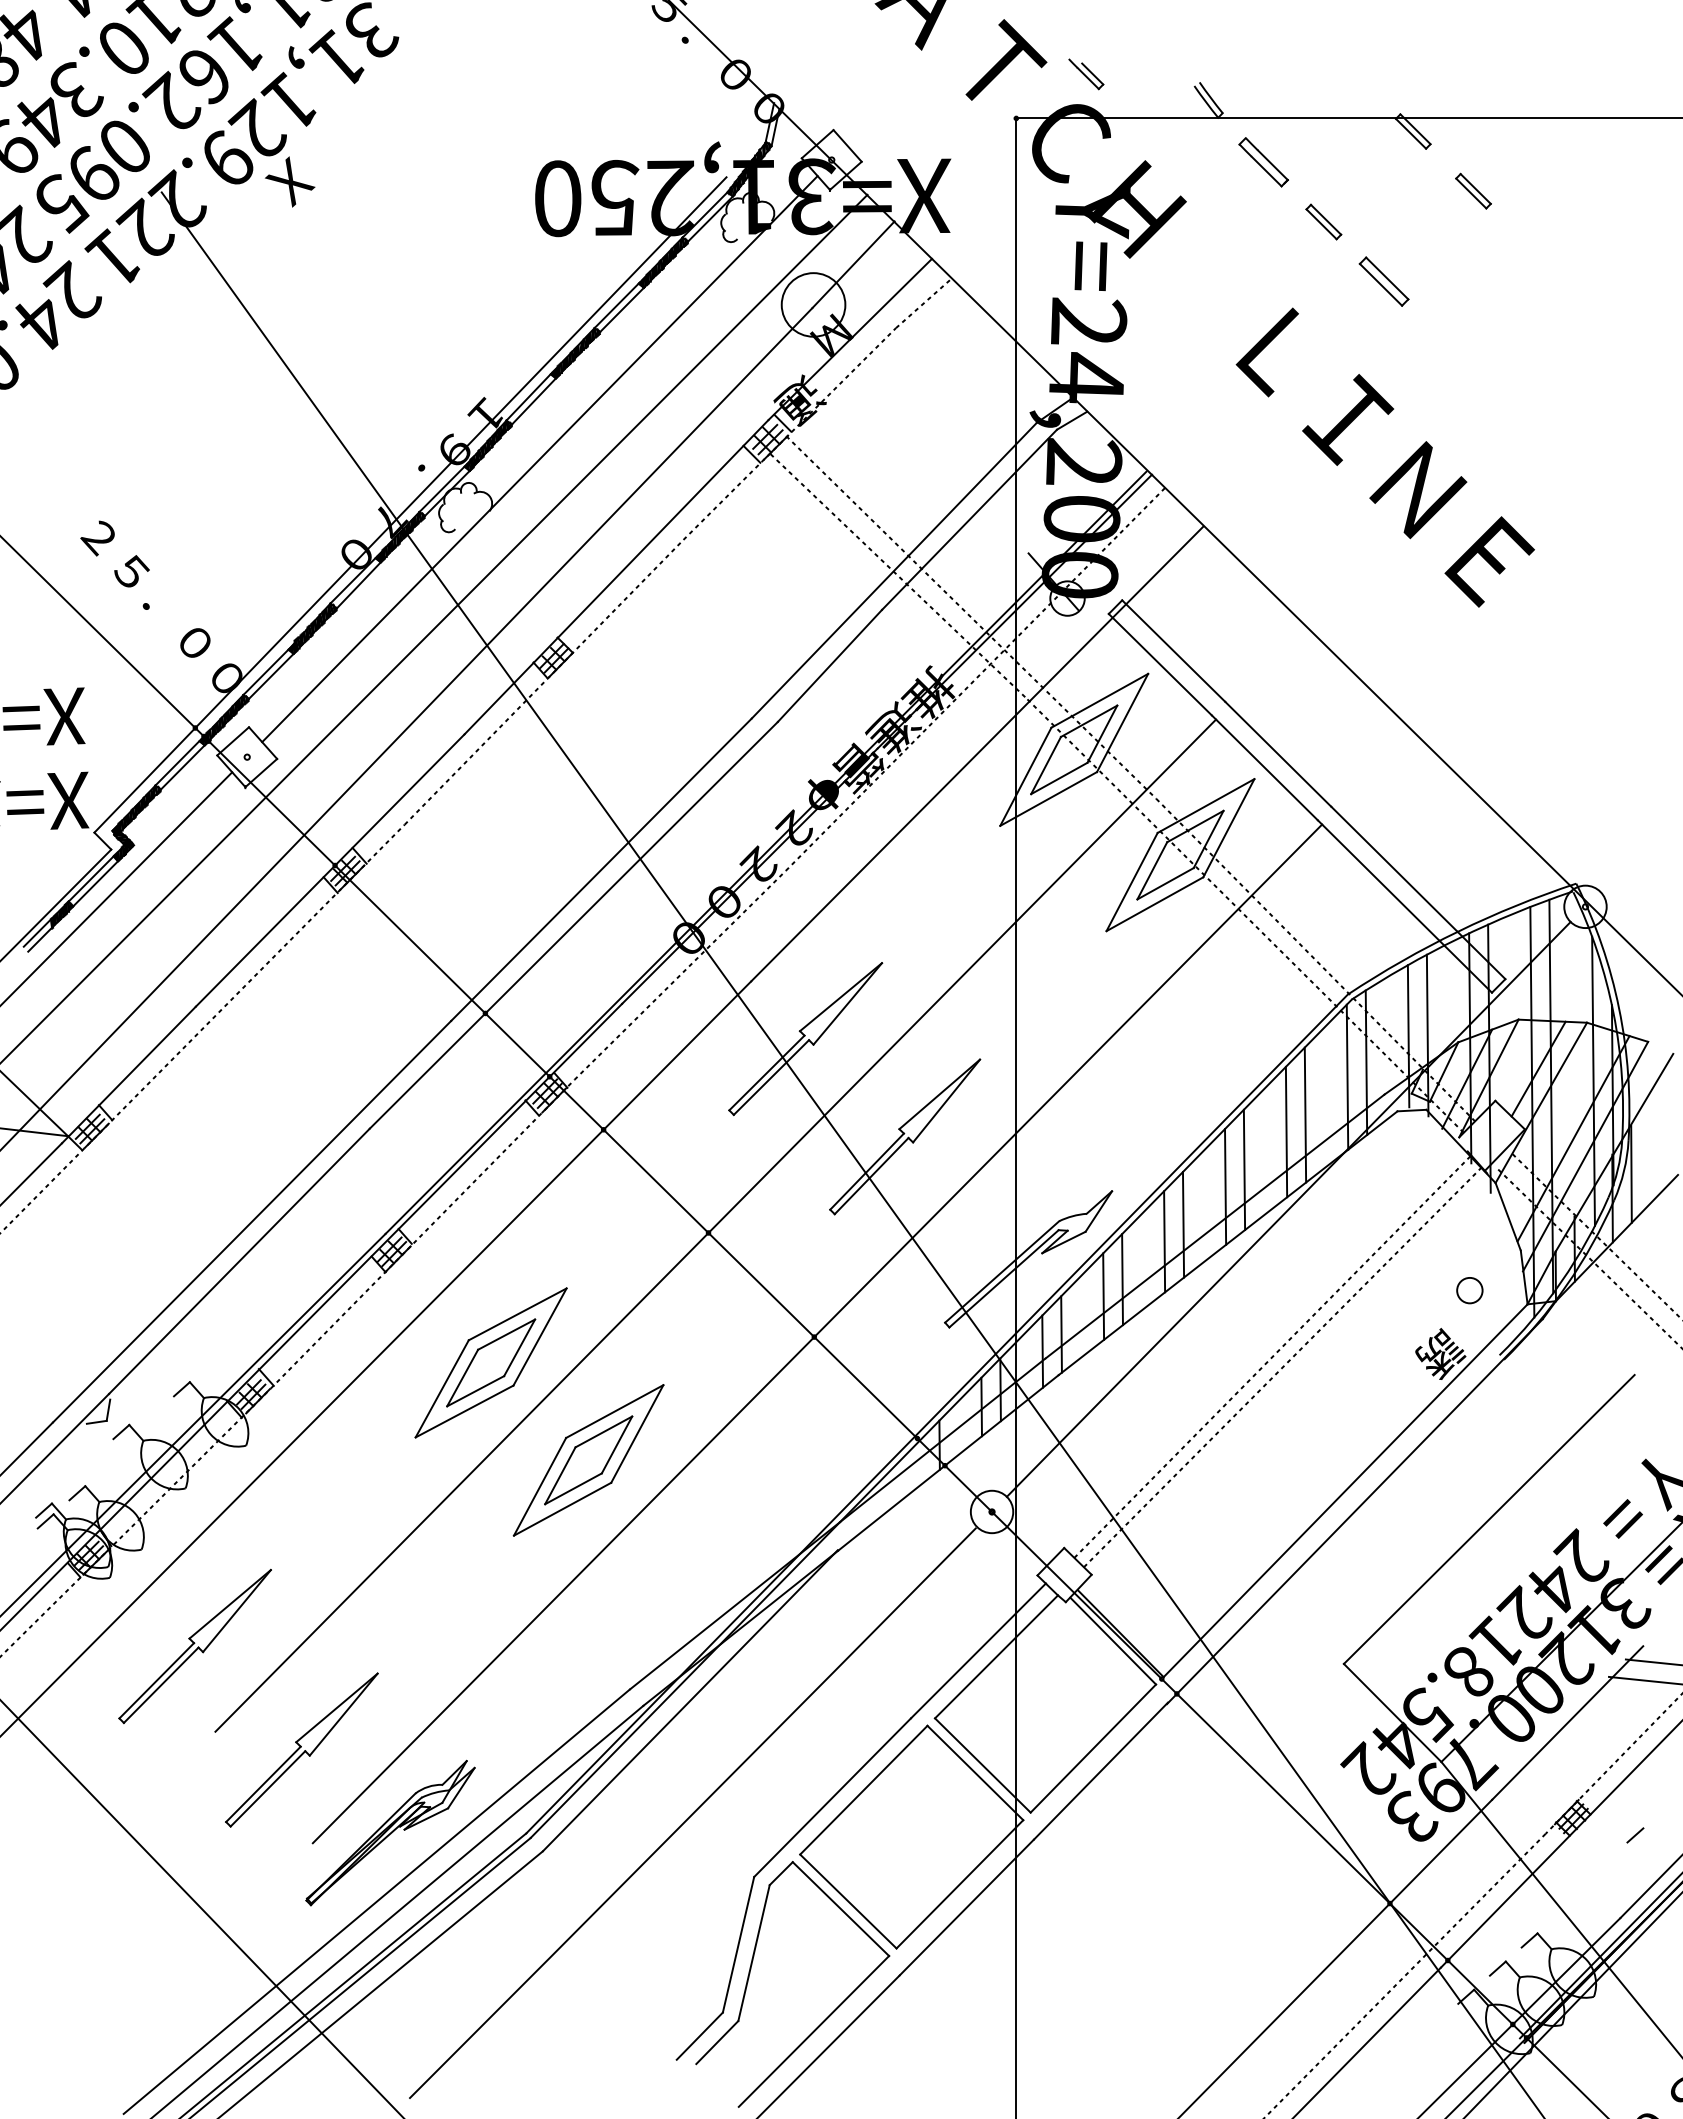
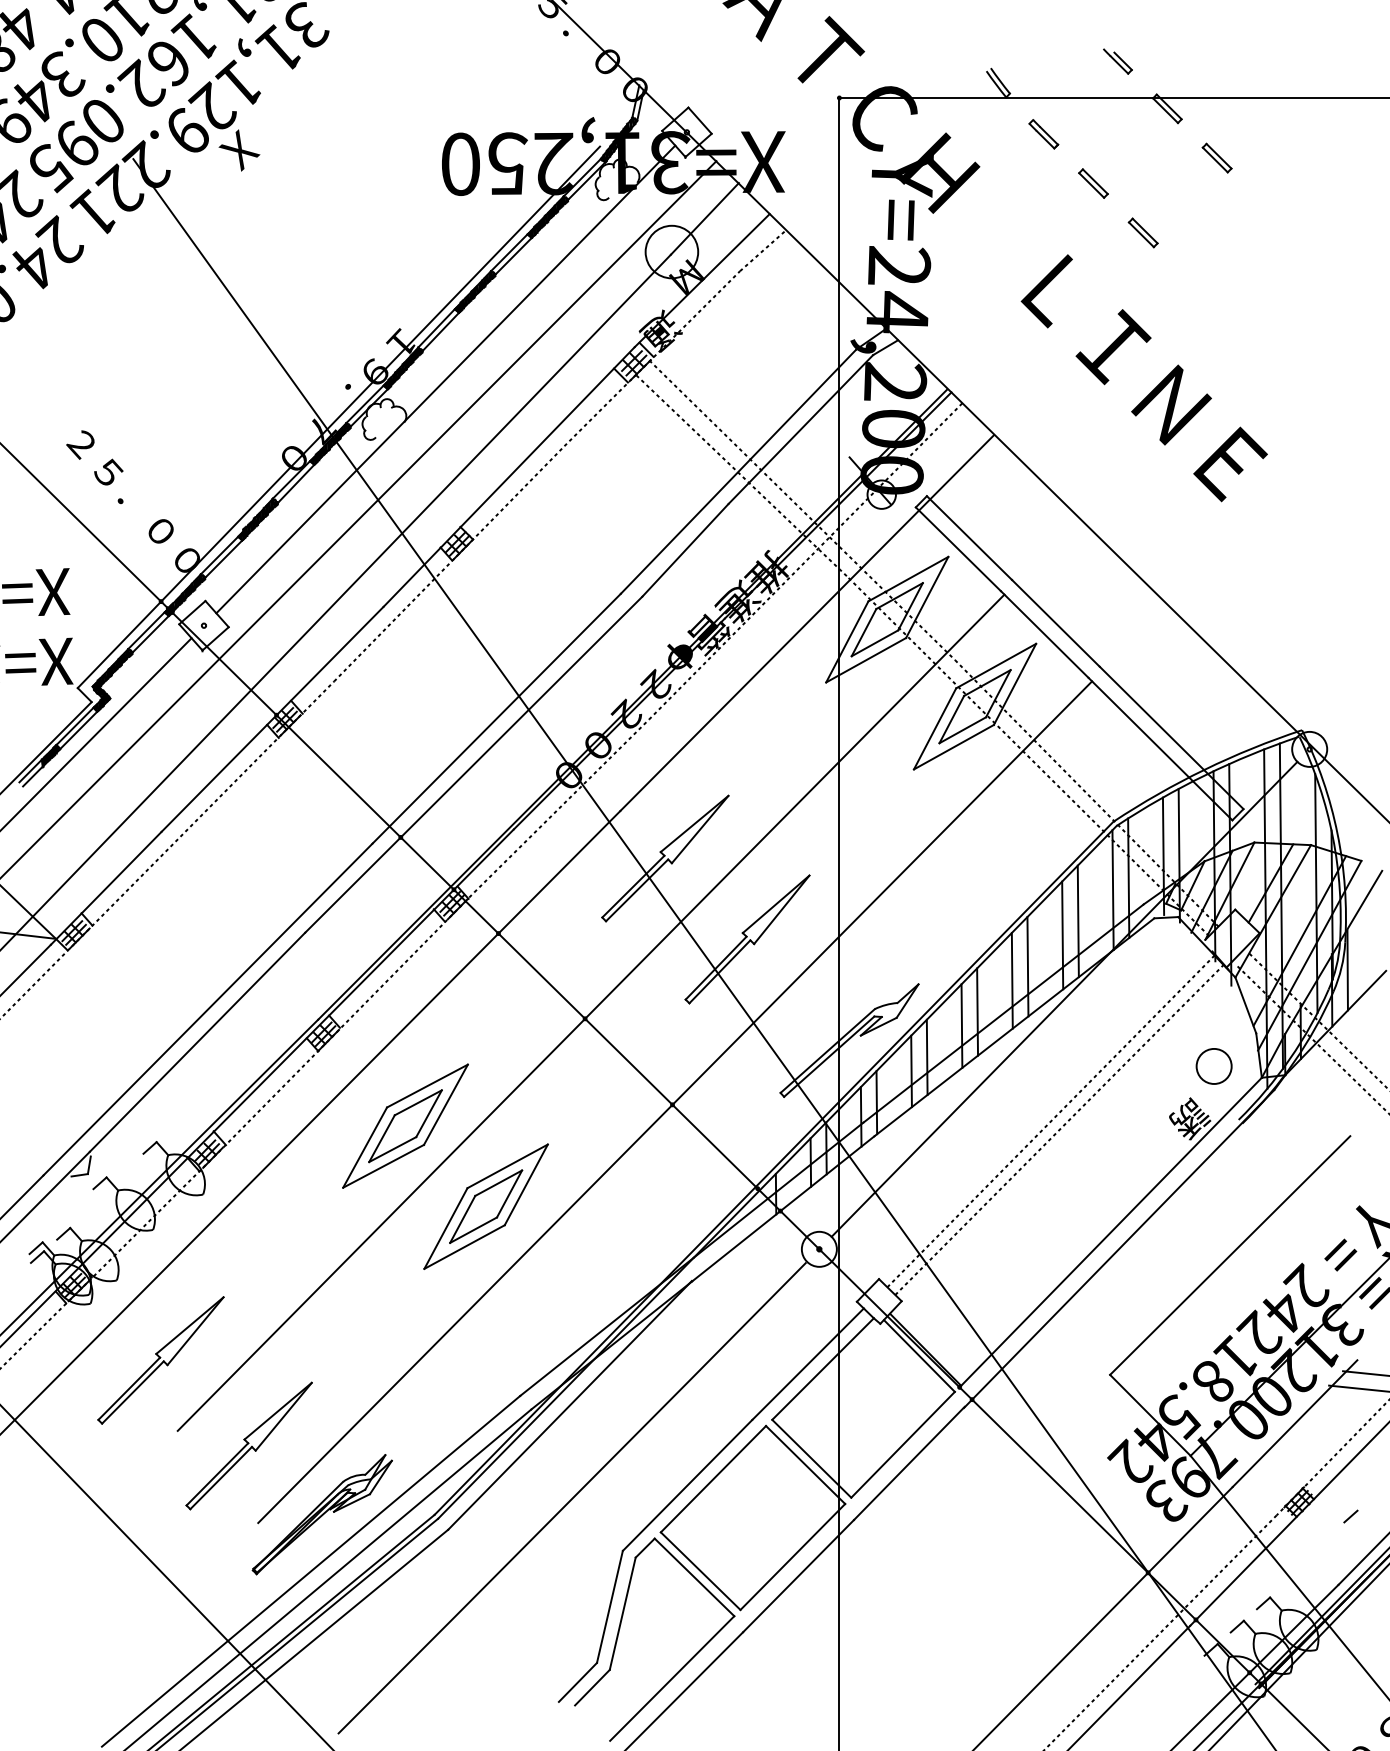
part: (1086, 74) -> (1118, 61), moved
part: (1263, 162) -> (1043, 134), size x0.71
part: (1383, 281) -> (1142, 232), size x0.71
circle: (1469, 1290) -> (1213, 1066), size x1.67

